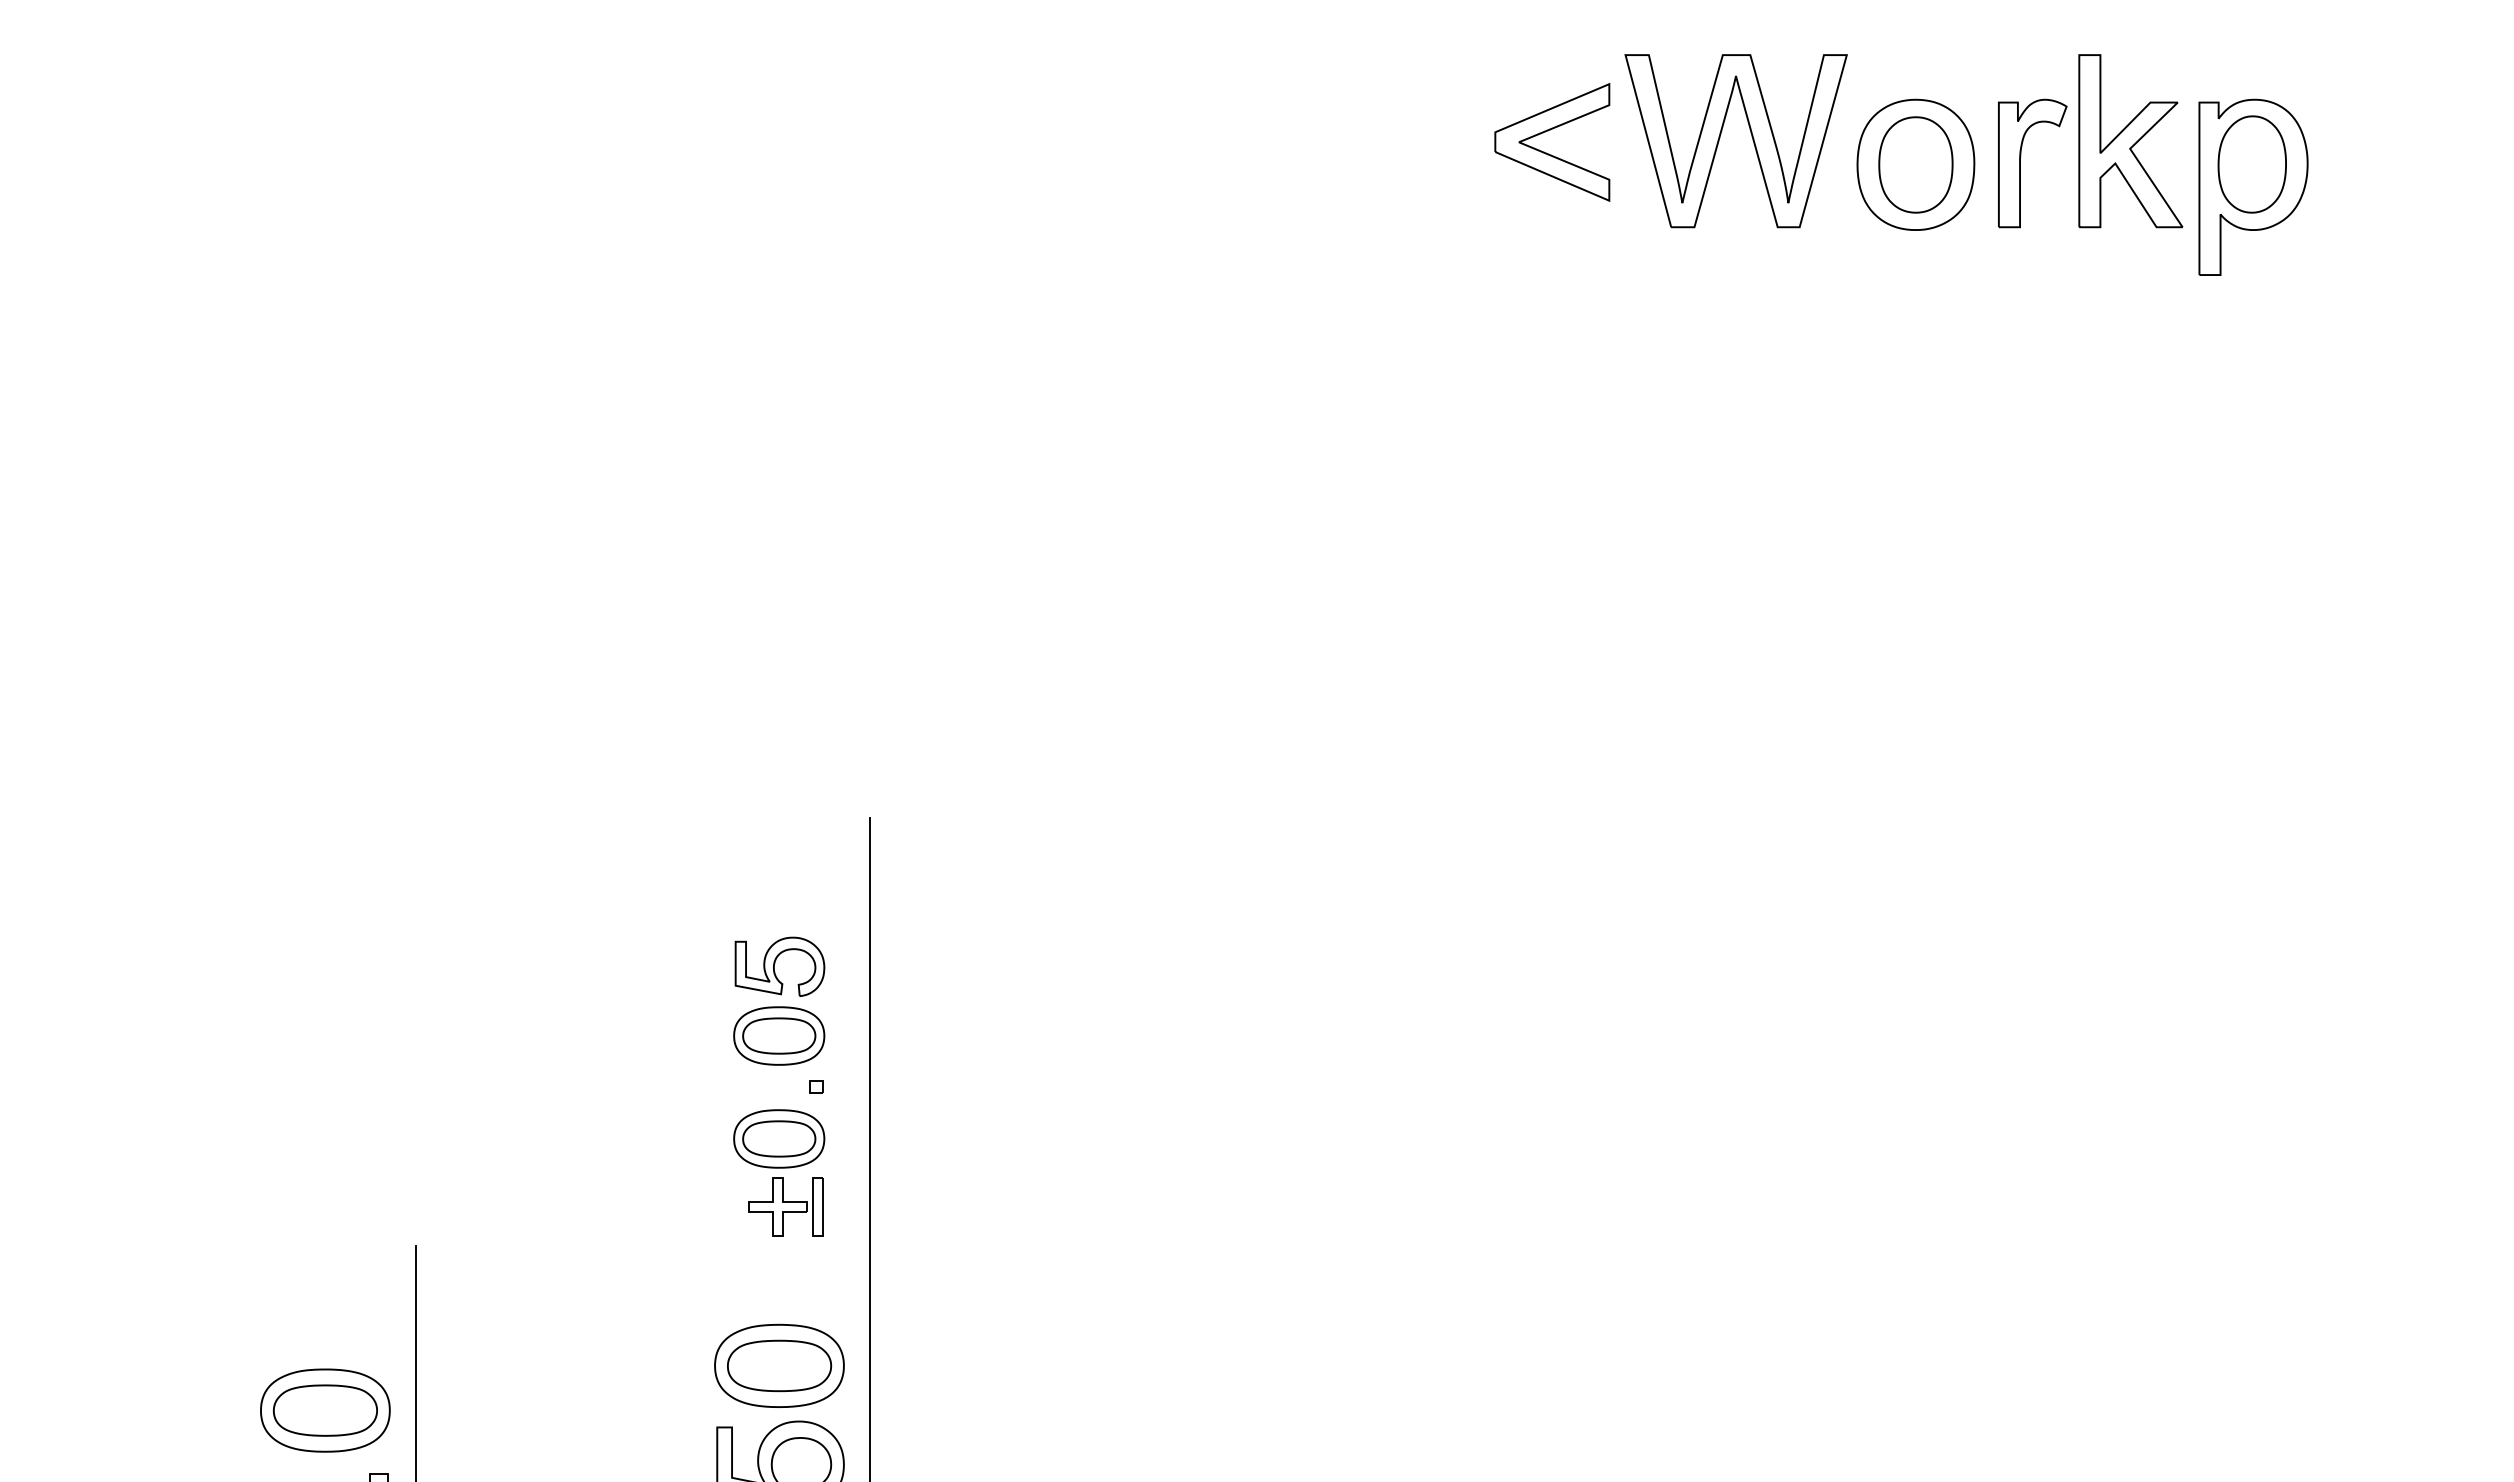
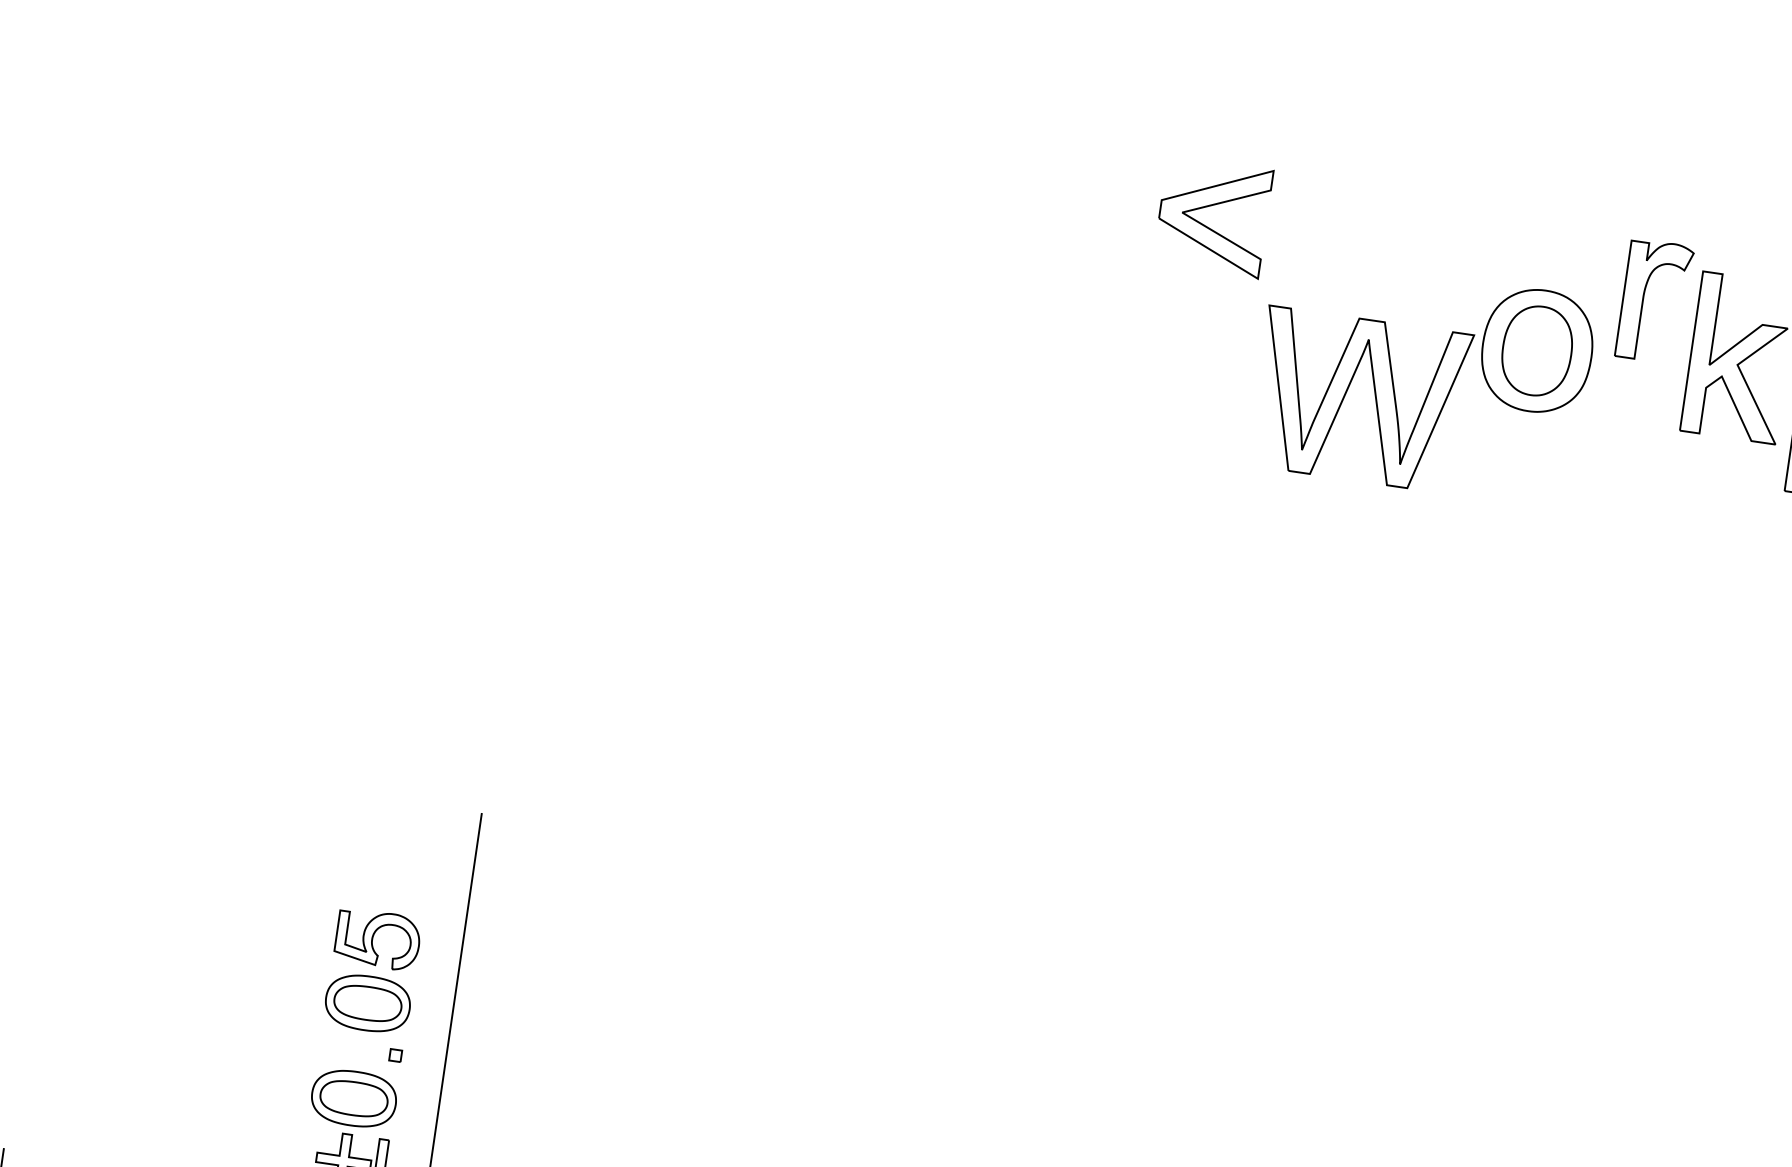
part: (1720, 138) -> (1346, 395), moved
part: (1549, 153) -> (1209, 227), moved
part: (2020, 163) -> (1643, 299), moved

